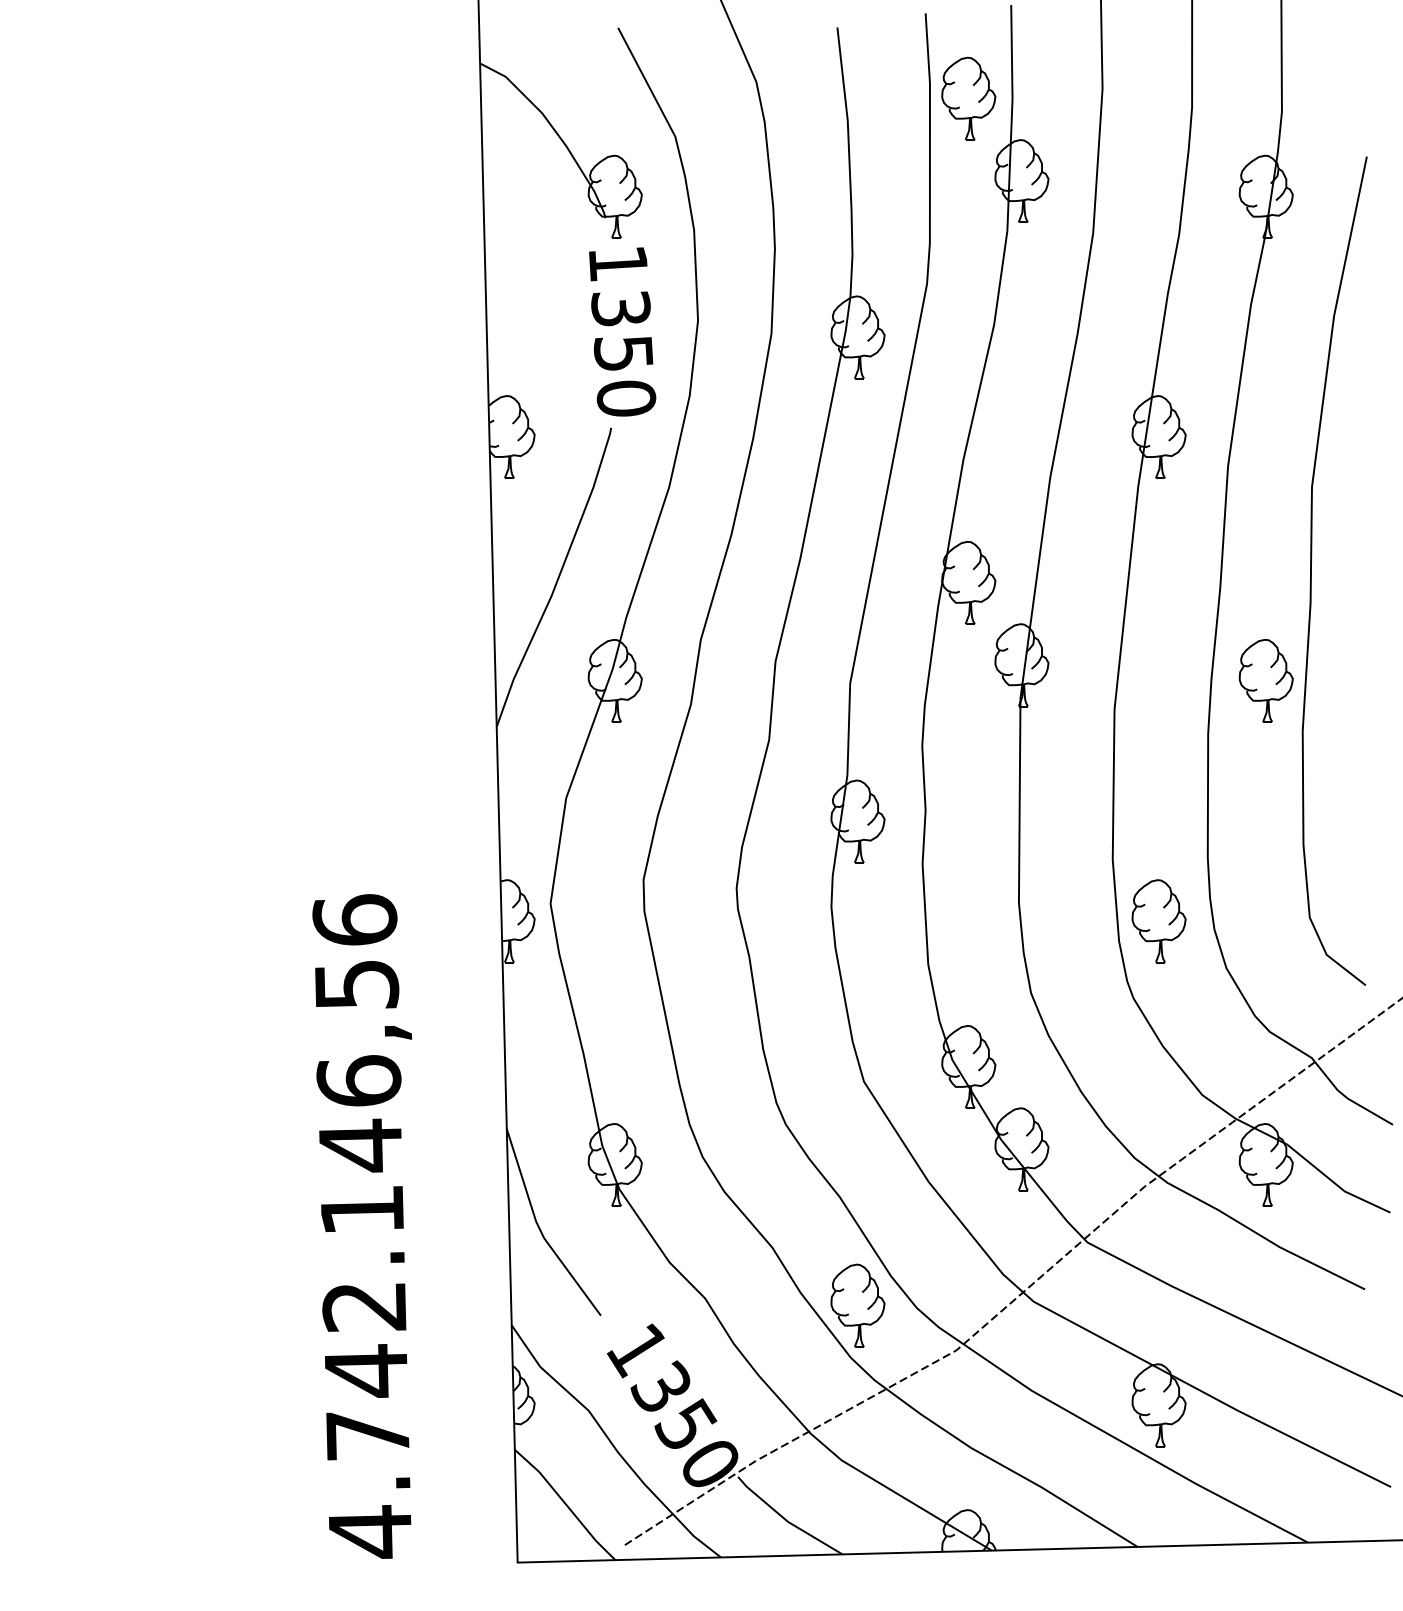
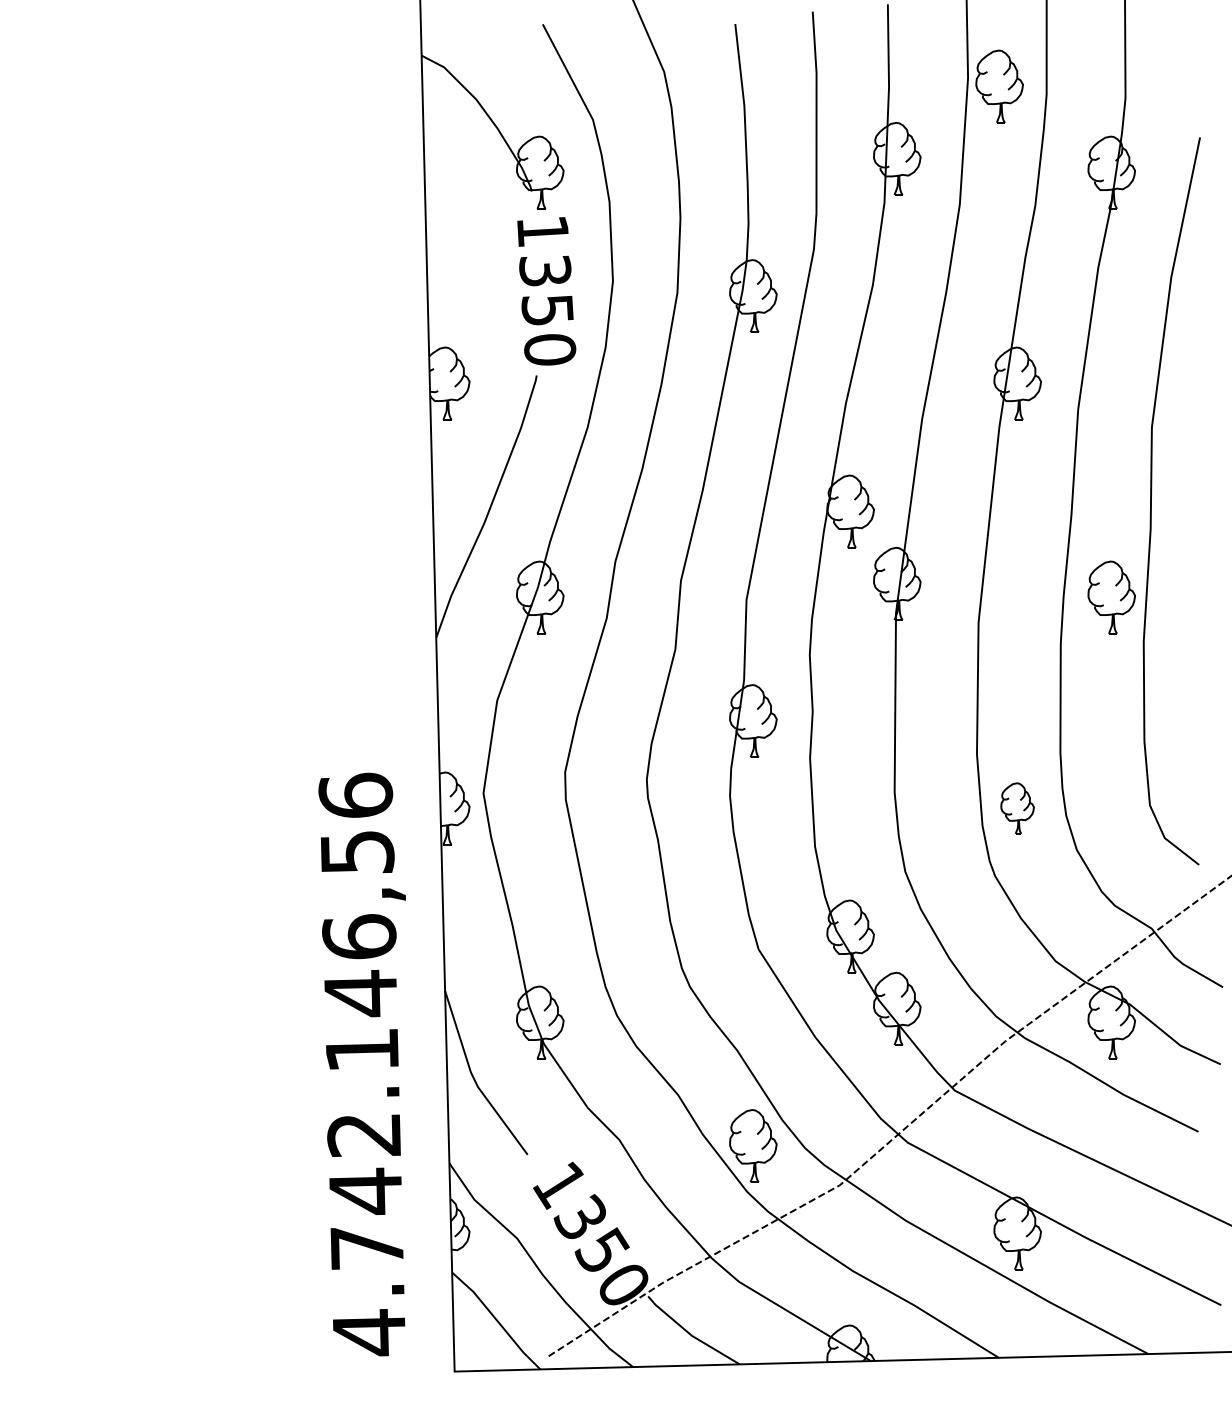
part: (968, 98) -> (999, 86), moved
part: (1158, 921) -> (1017, 808), size x0.7
text: (361, 1226) -> (361, 1064), moved

